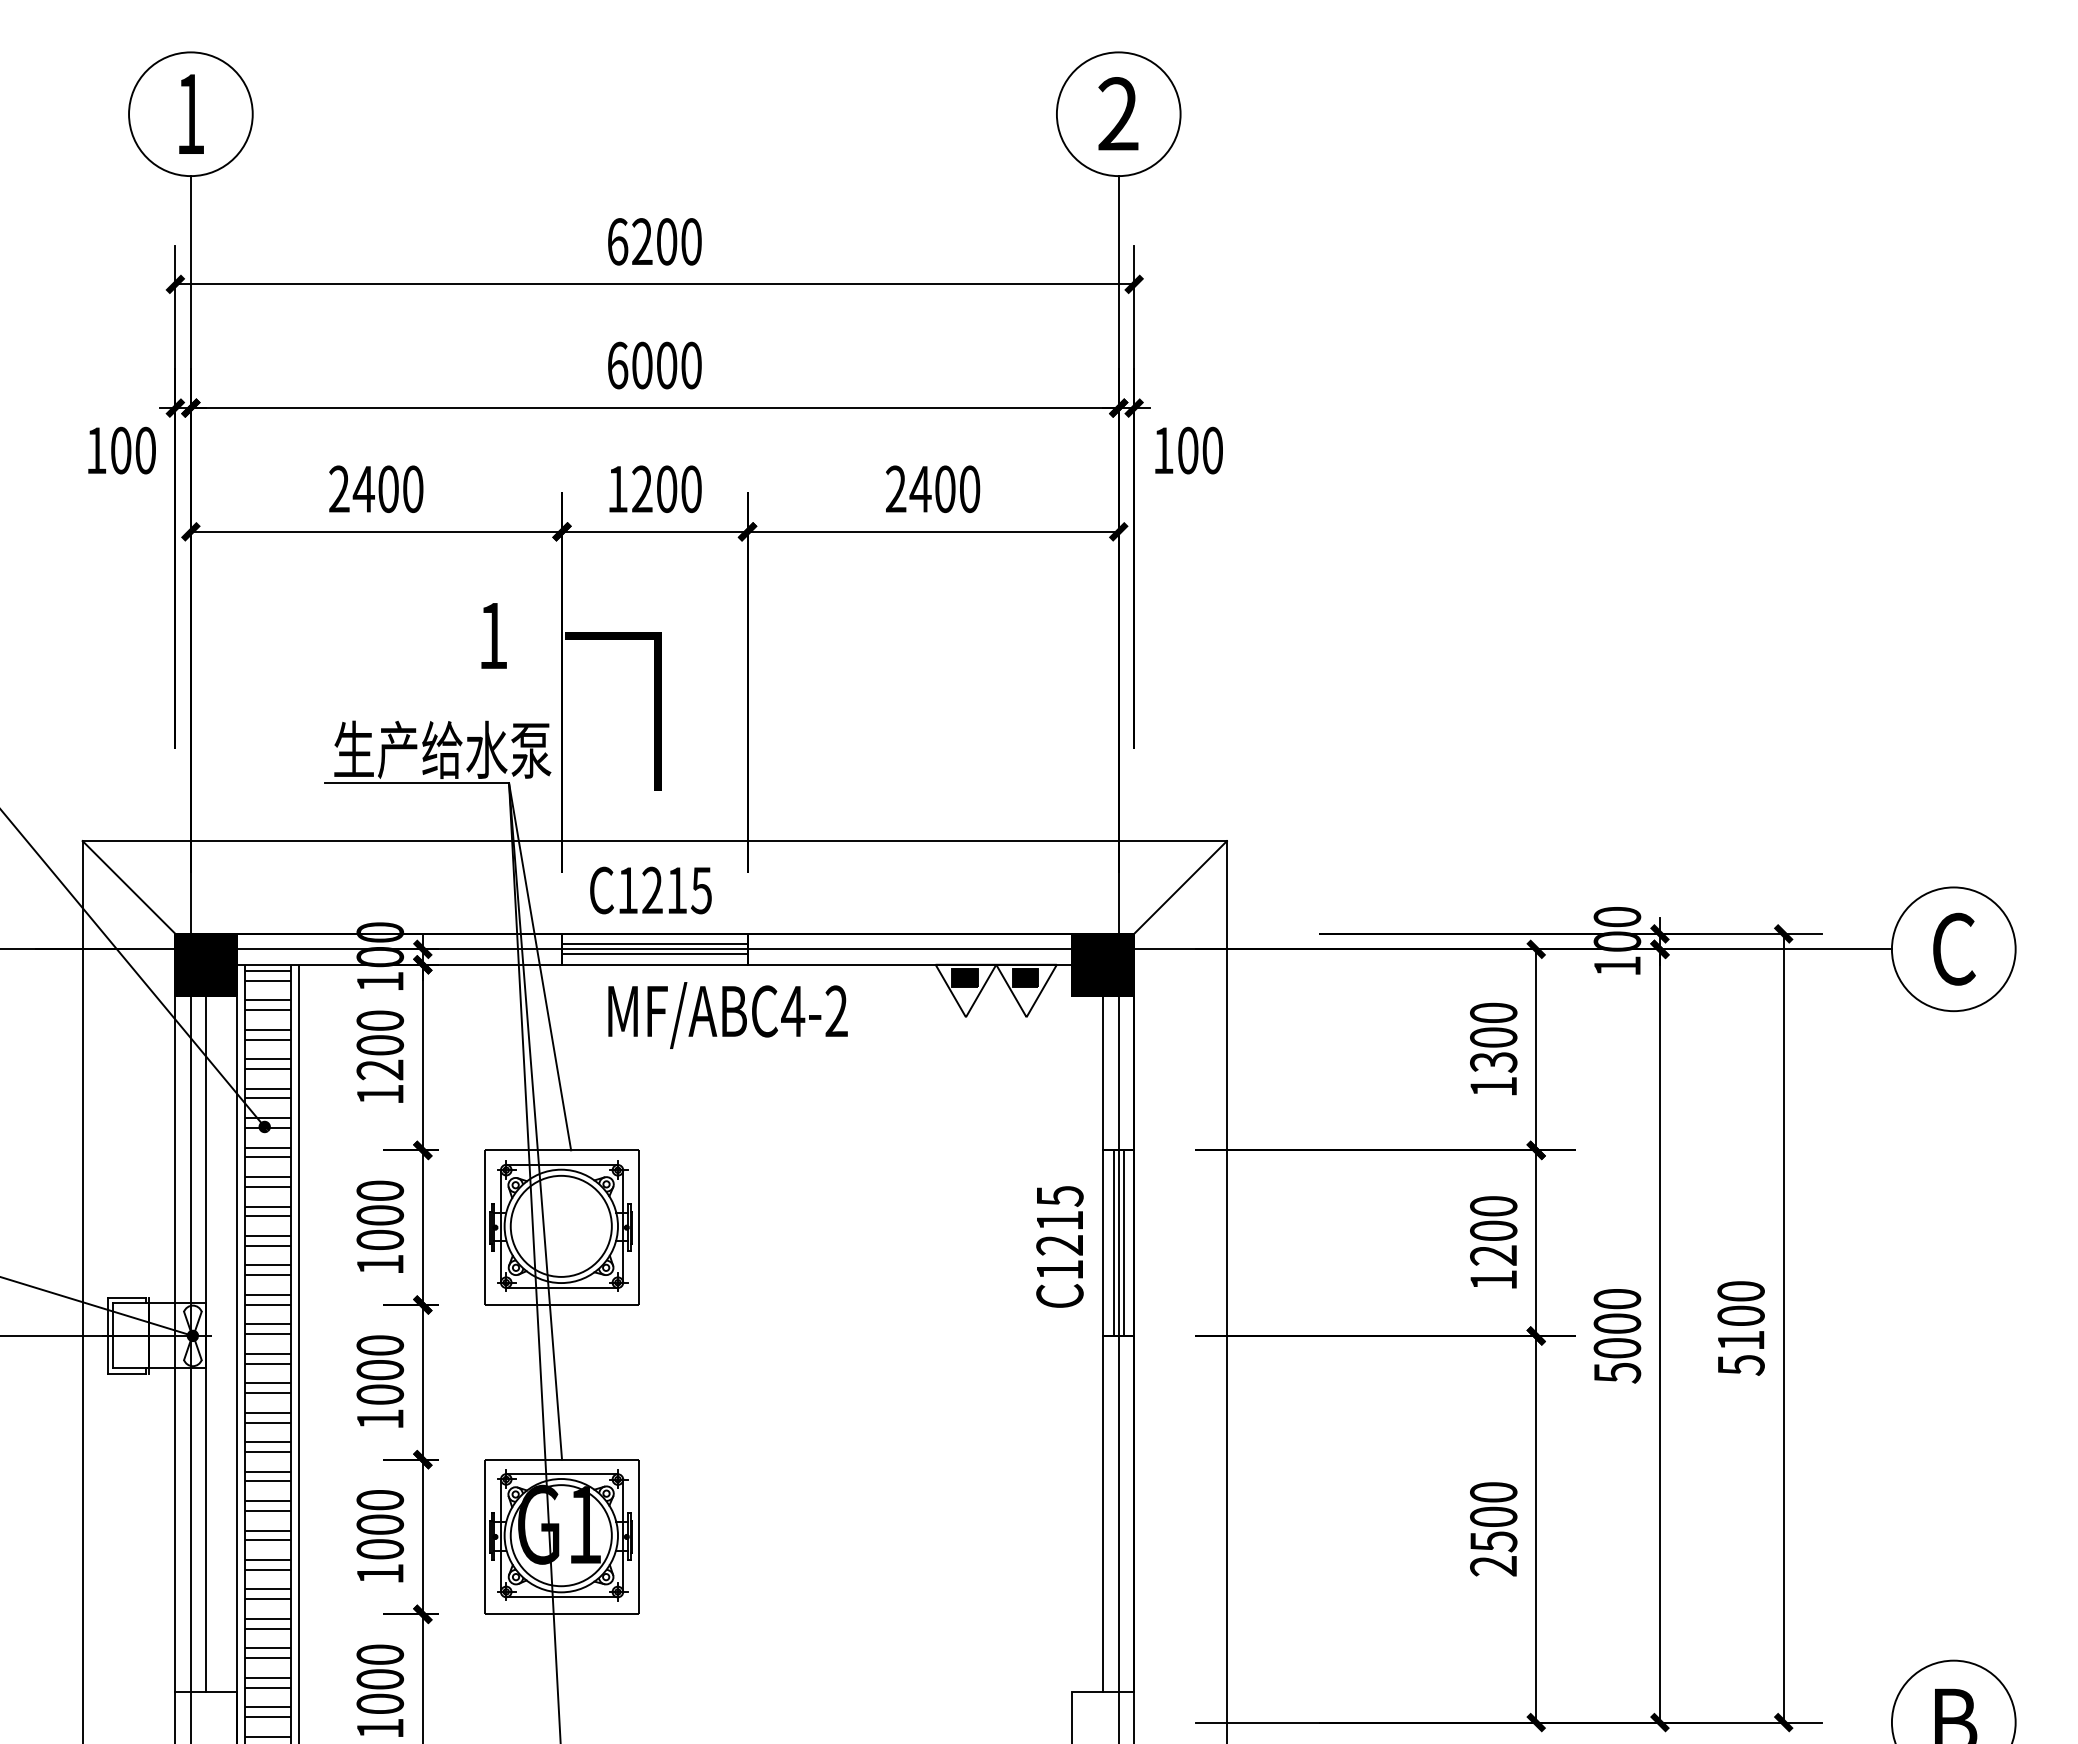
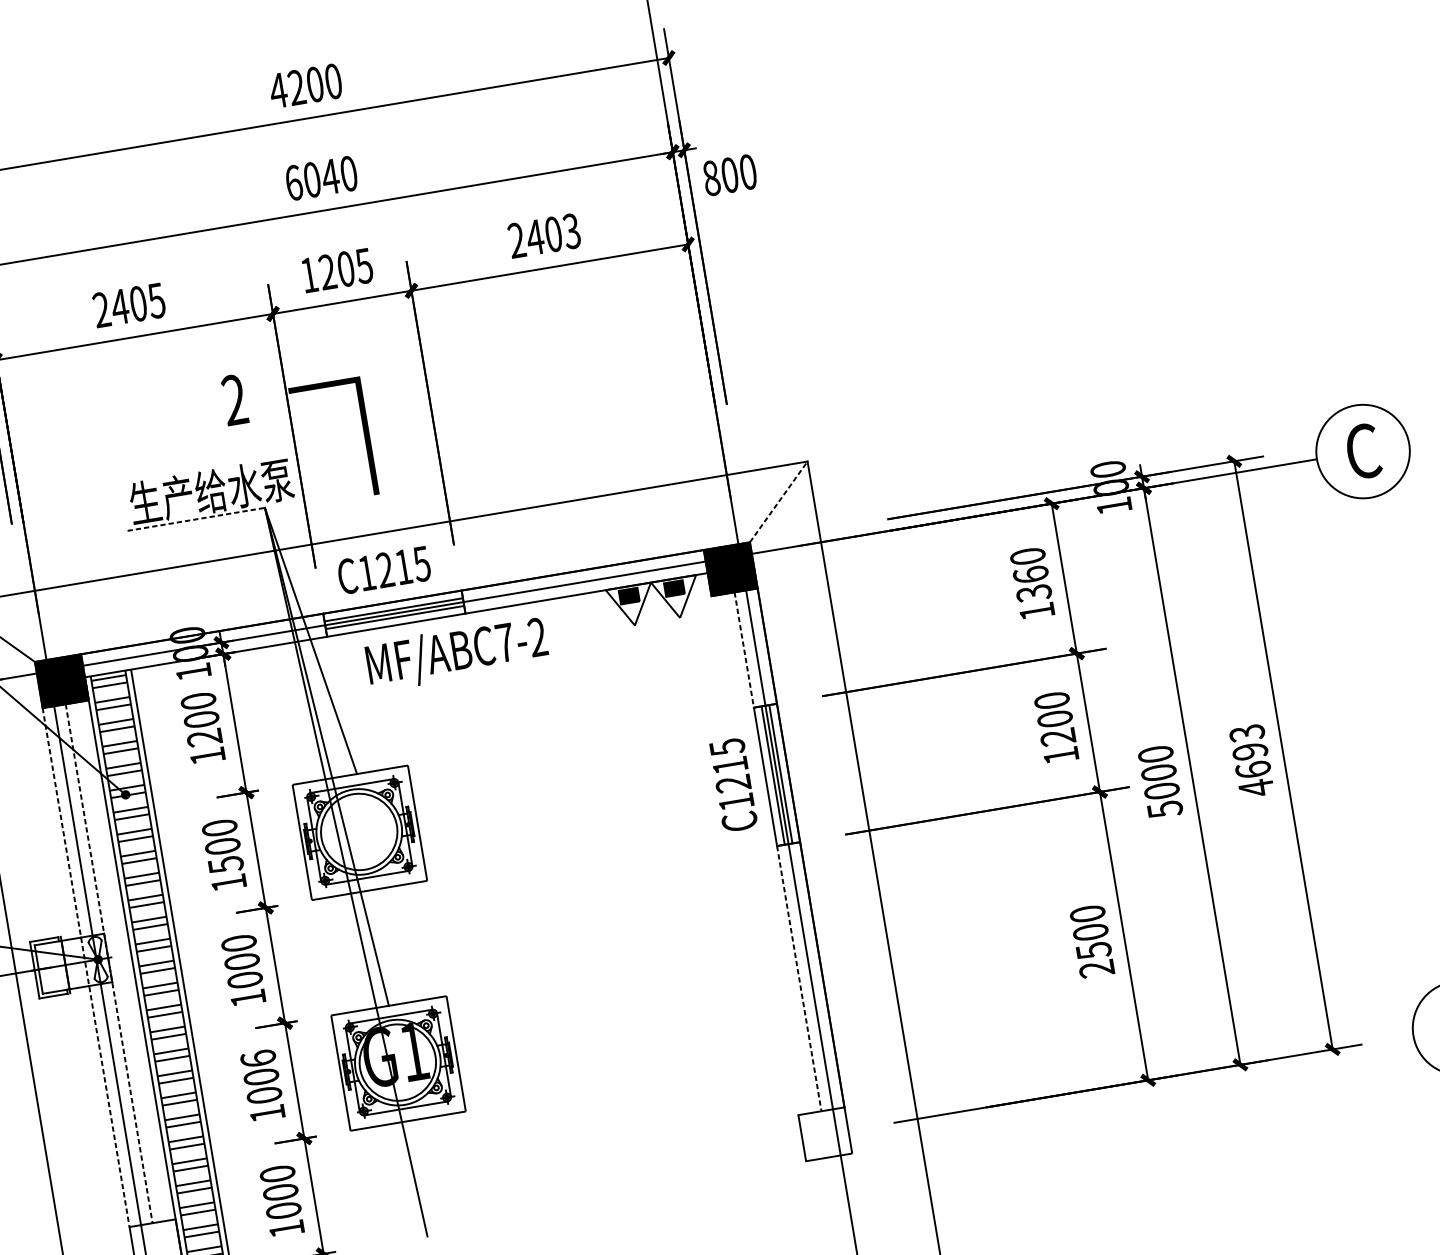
text: (617, 241) -> (278, 90), 6200 -> 4200
text: (666, 365) -> (330, 176), 6000 -> 6040
text: (1163, 450) -> (711, 178), 100 -> 800
text: (412, 488) -> (156, 300), 2400 -> 2405
text: (690, 488) -> (363, 265), 1200 -> 1205
text: (969, 488) -> (571, 230), 2400 -> 2403
text: (492, 635) -> (234, 399), 1 -> 2
line: (417, 783) -> (196, 519), solid -> dashed
line: (1180, 887) -> (778, 501), solid -> dashed
text: (793, 1011) -> (505, 642), MF/ABC4-2 -> MF/ABC7-2
text: (1493, 1037) -> (1030, 574), 1300 -> 1360
line: (1103, 1073) -> (744, 650), solid -> dashed
text: (379, 1239) -> (225, 864), 1000 -> 1500
text: (1740, 1328) -> (1251, 760), 5100 -> 4693
line: (175, 1343) -> (86, 967), solid -> dashed
line: (206, 1343) -> (109, 963), solid -> dashed
text: (379, 1499) -> (257, 1058), 1000 -> 1006
line: (1103, 1513) -> (799, 978), solid -> dashed

